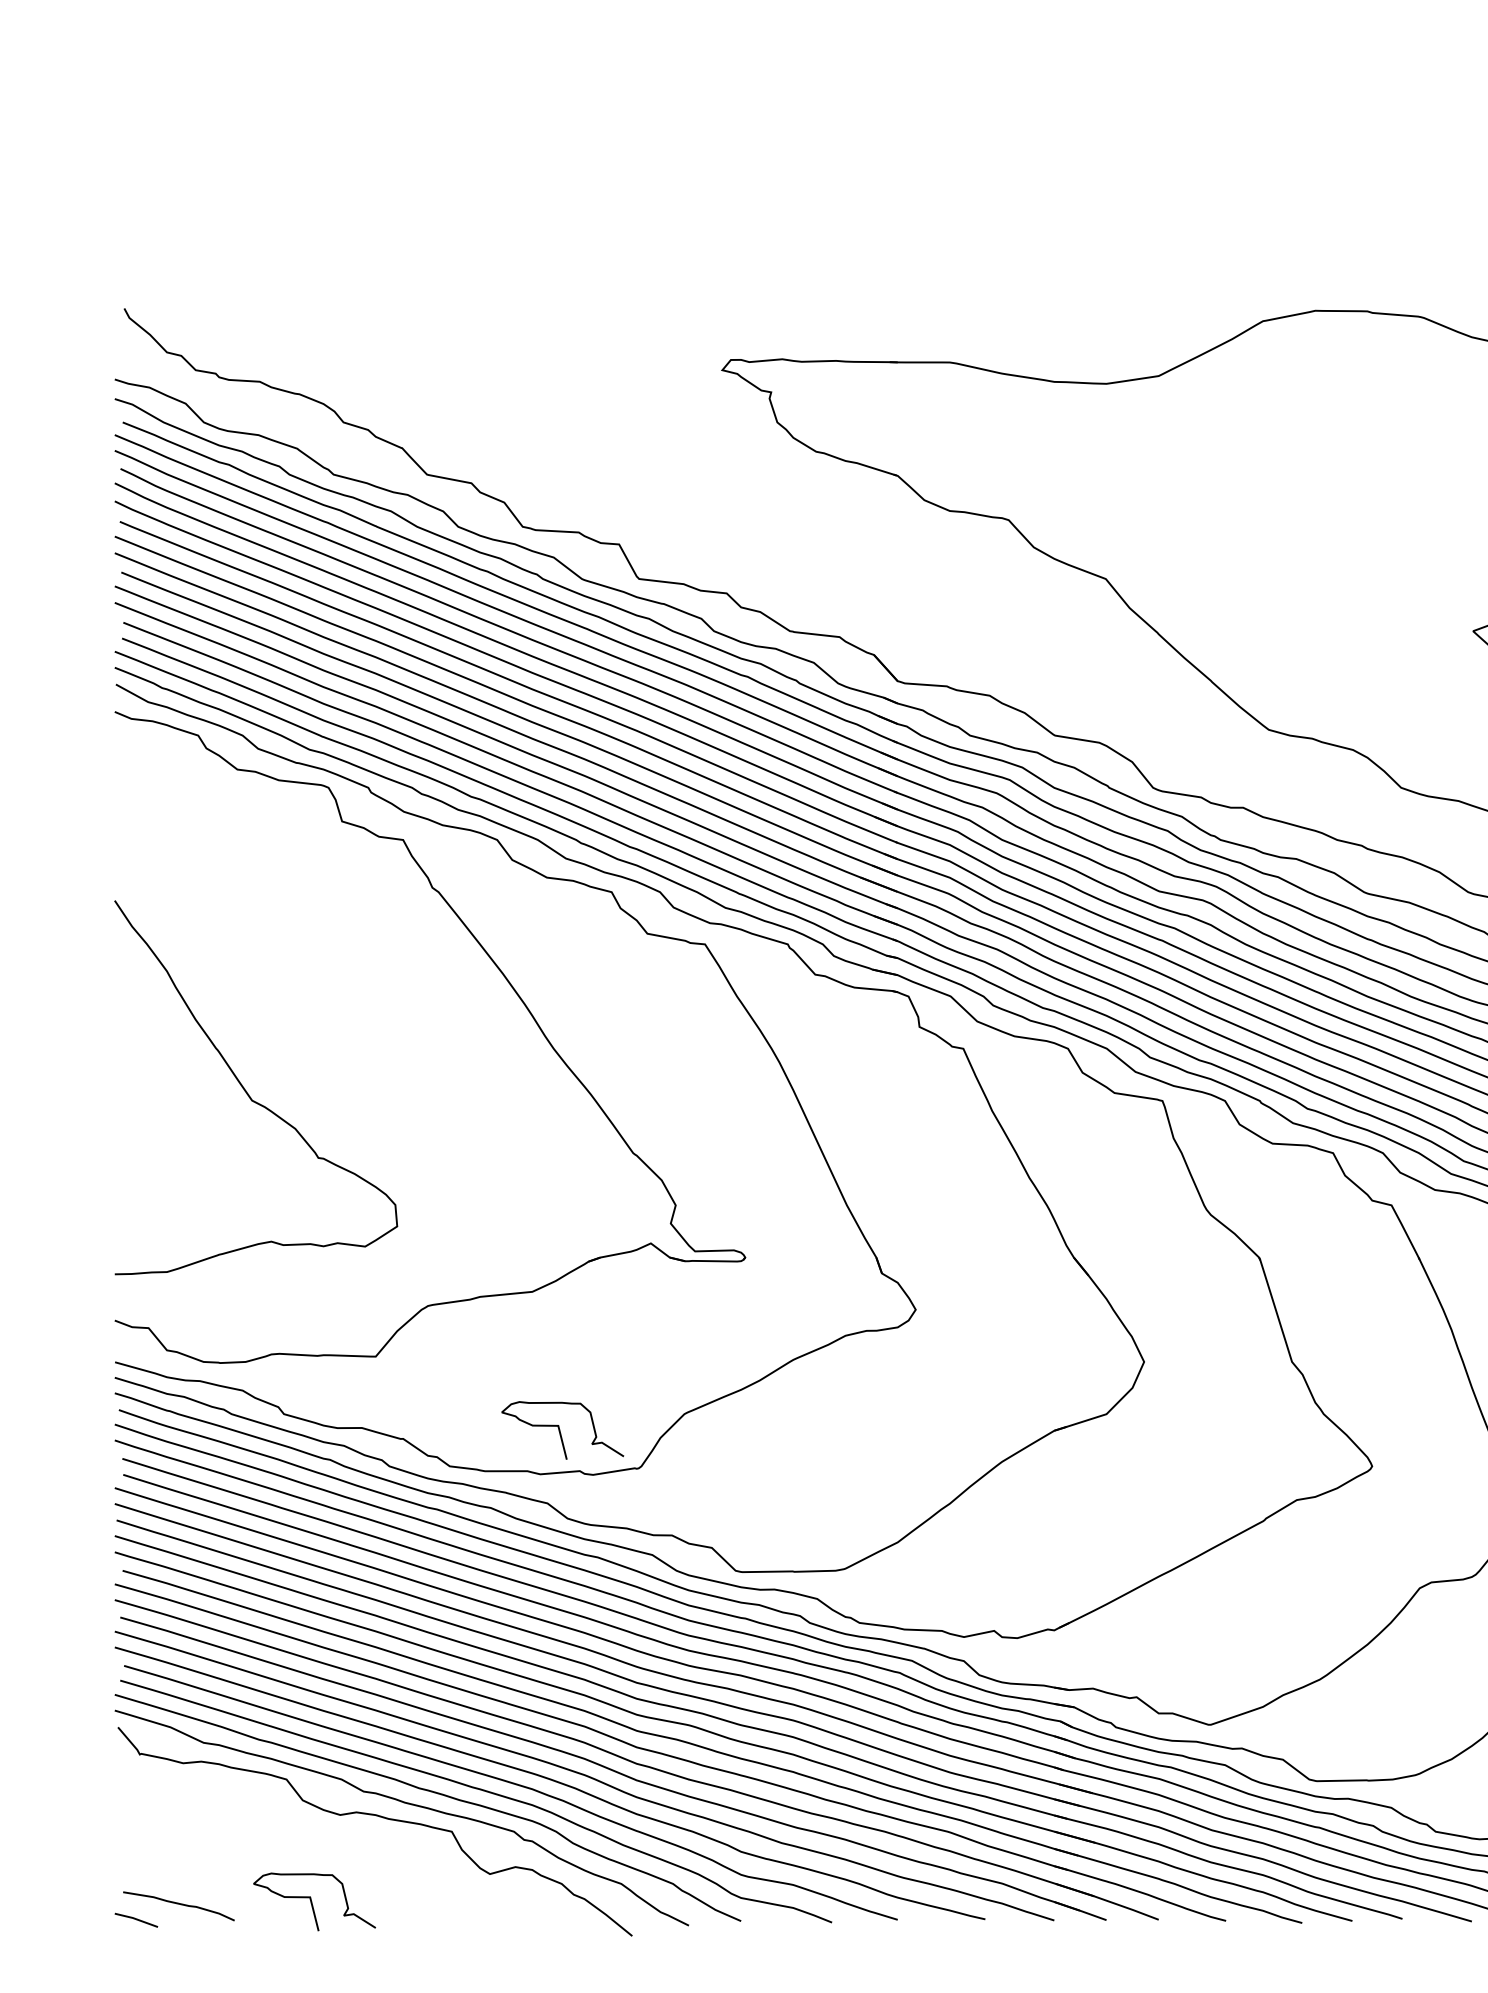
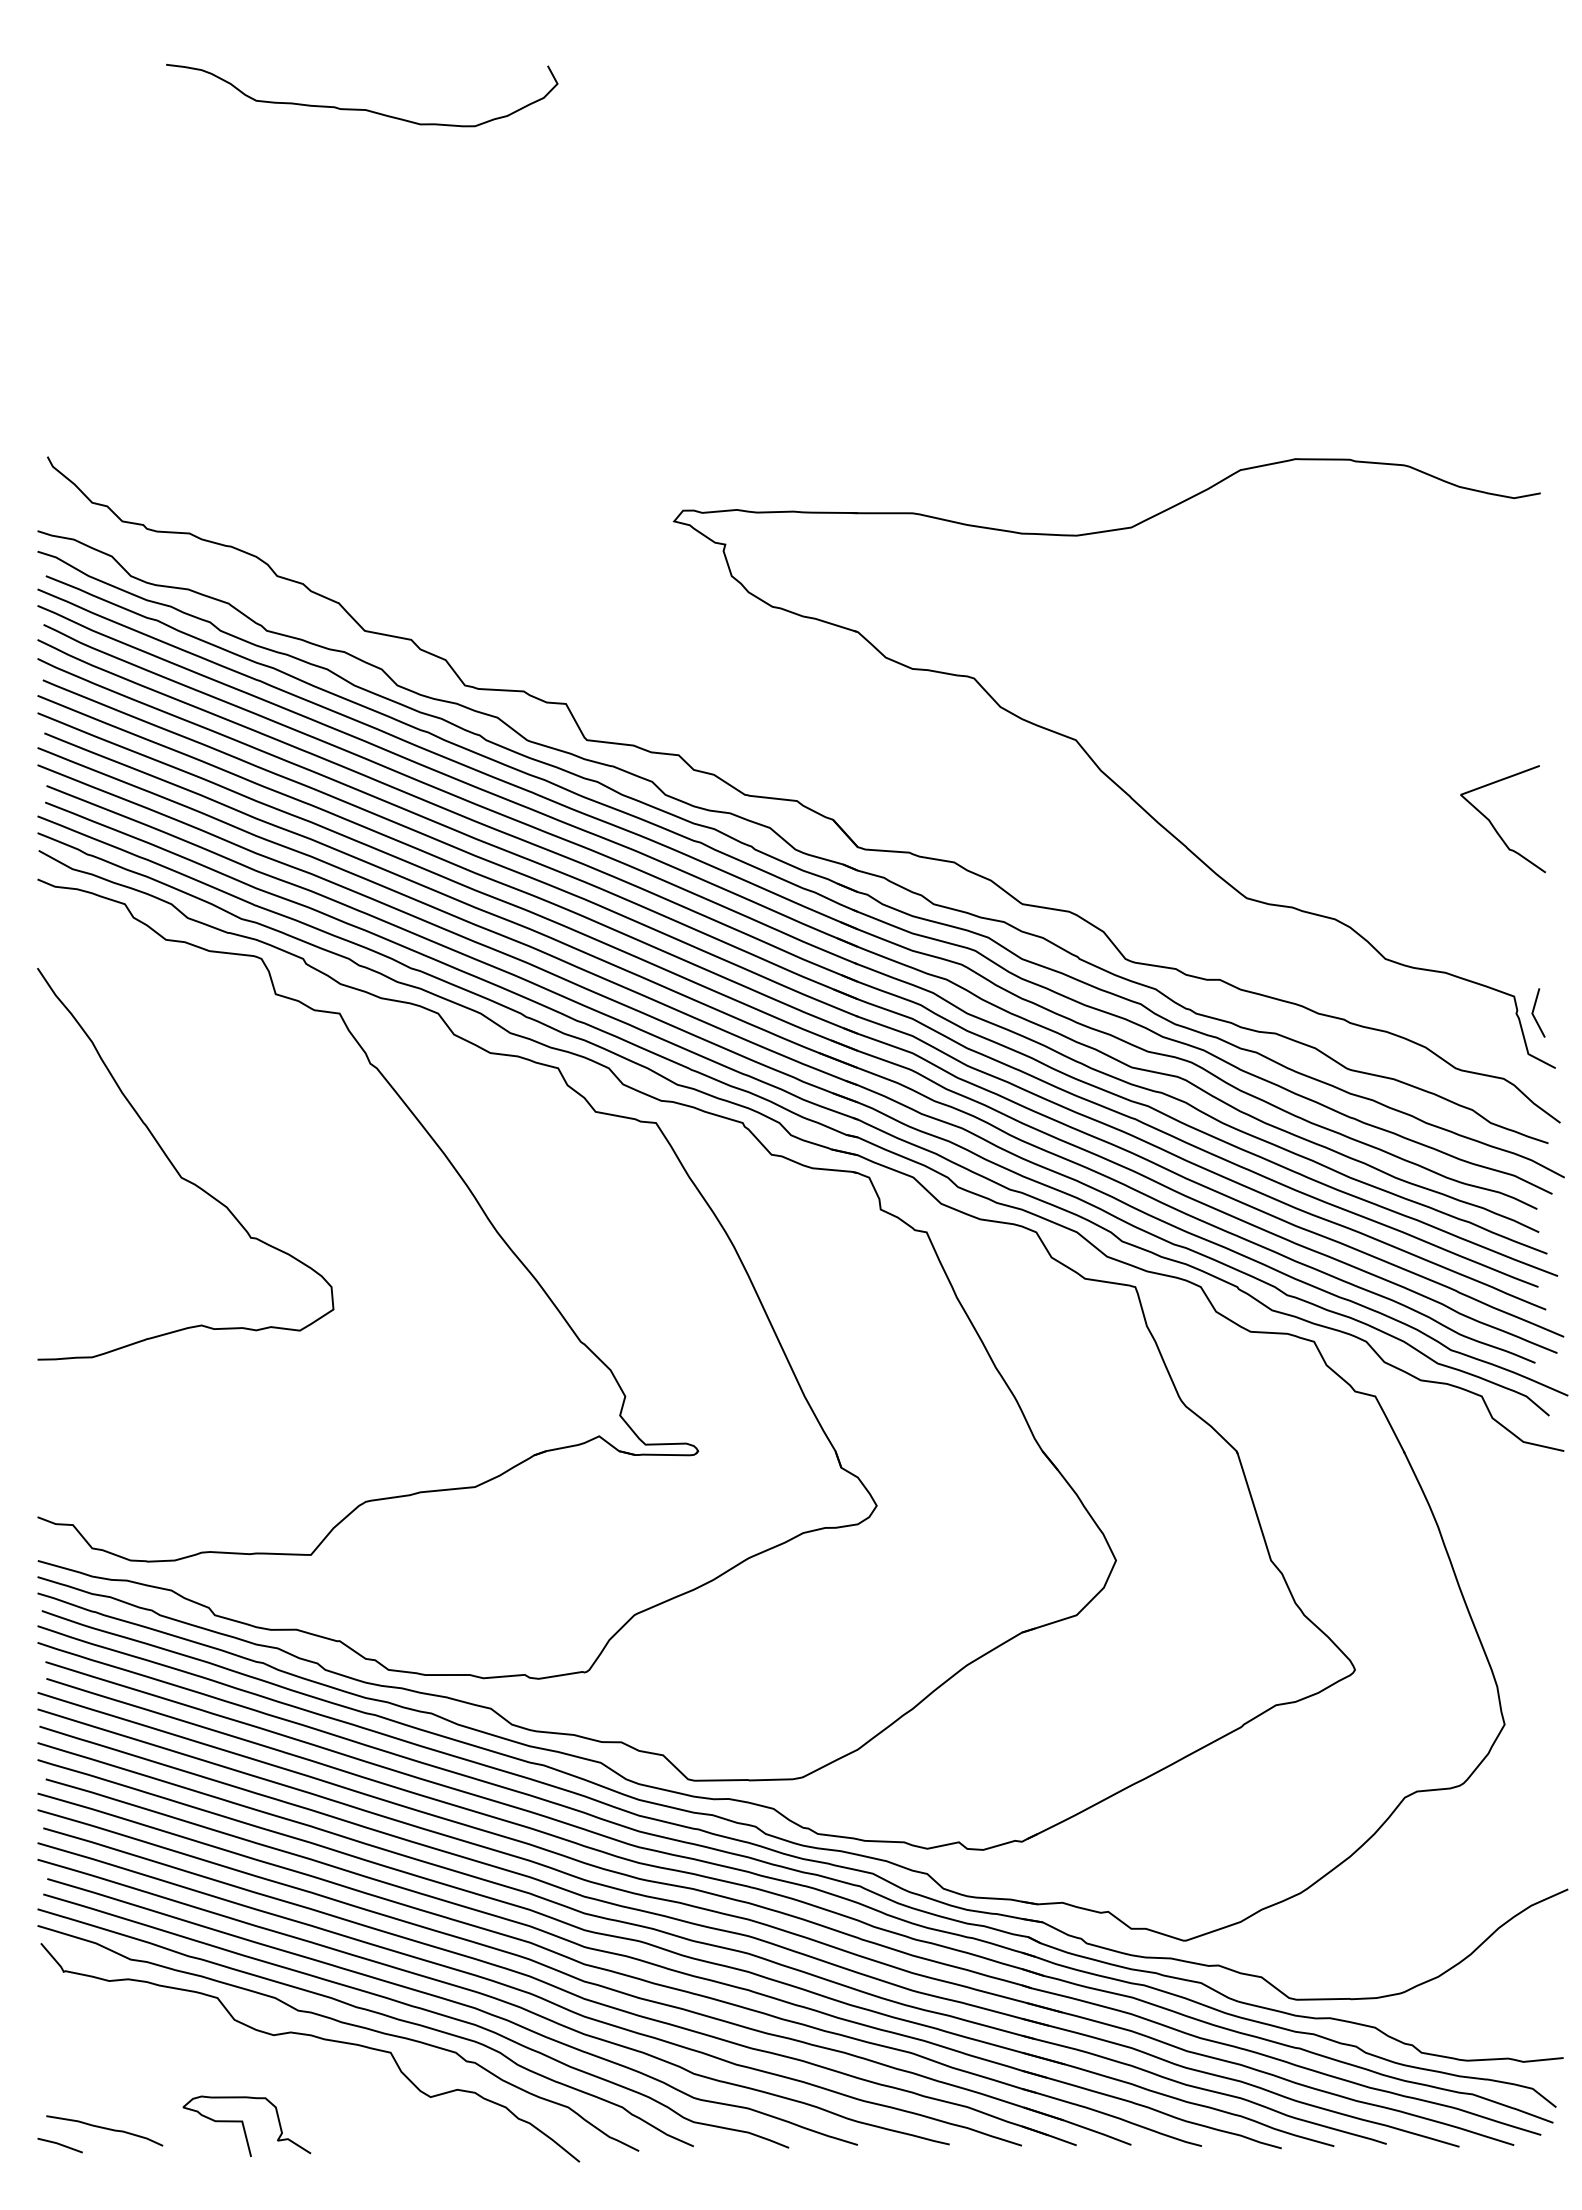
curve: (247, 1091) -> (176, 1168), moved
curve: (560, 1429) -> (504, 1631), removed

